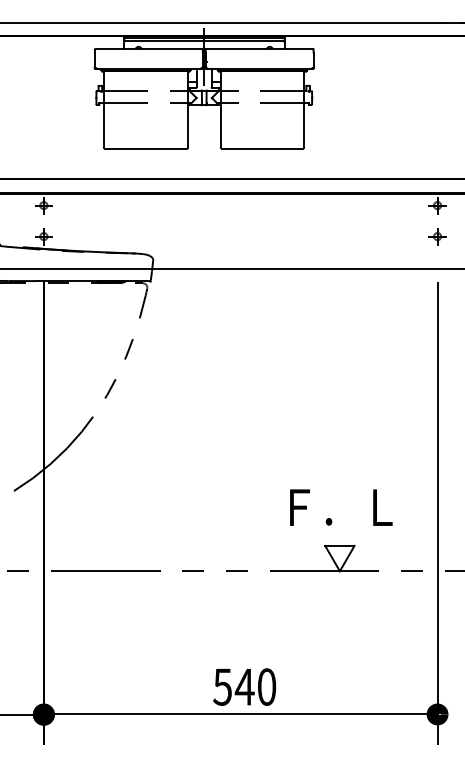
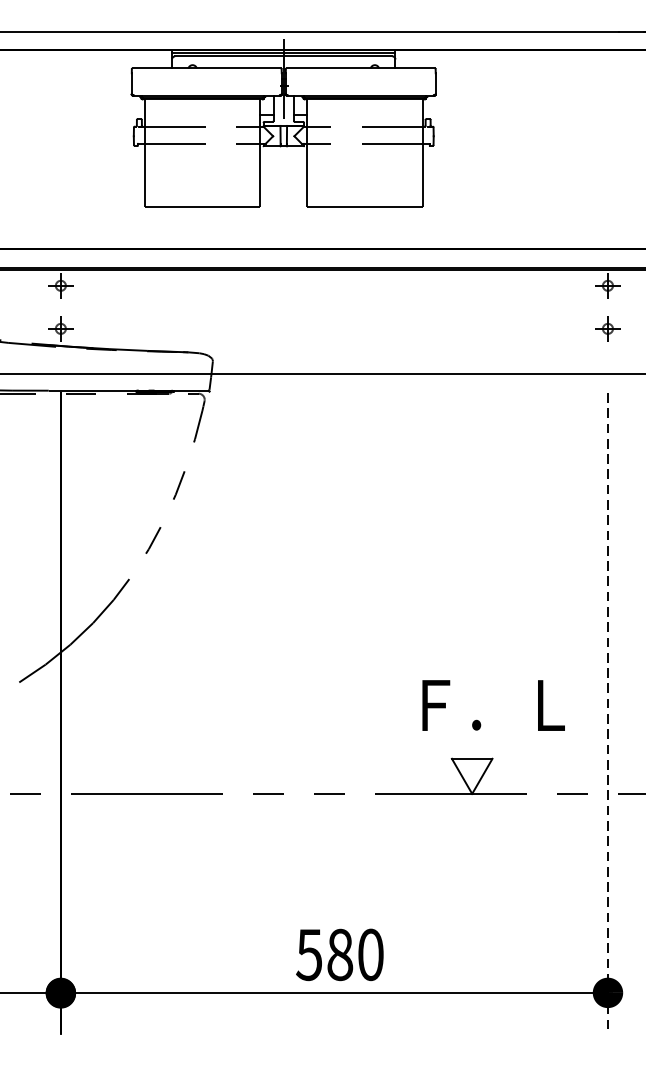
text: (341, 507) -> (493, 705), moved
line: (437, 513) -> (607, 713), solid -> dashed
text: (244, 686) -> (339, 954), 540 -> 580

